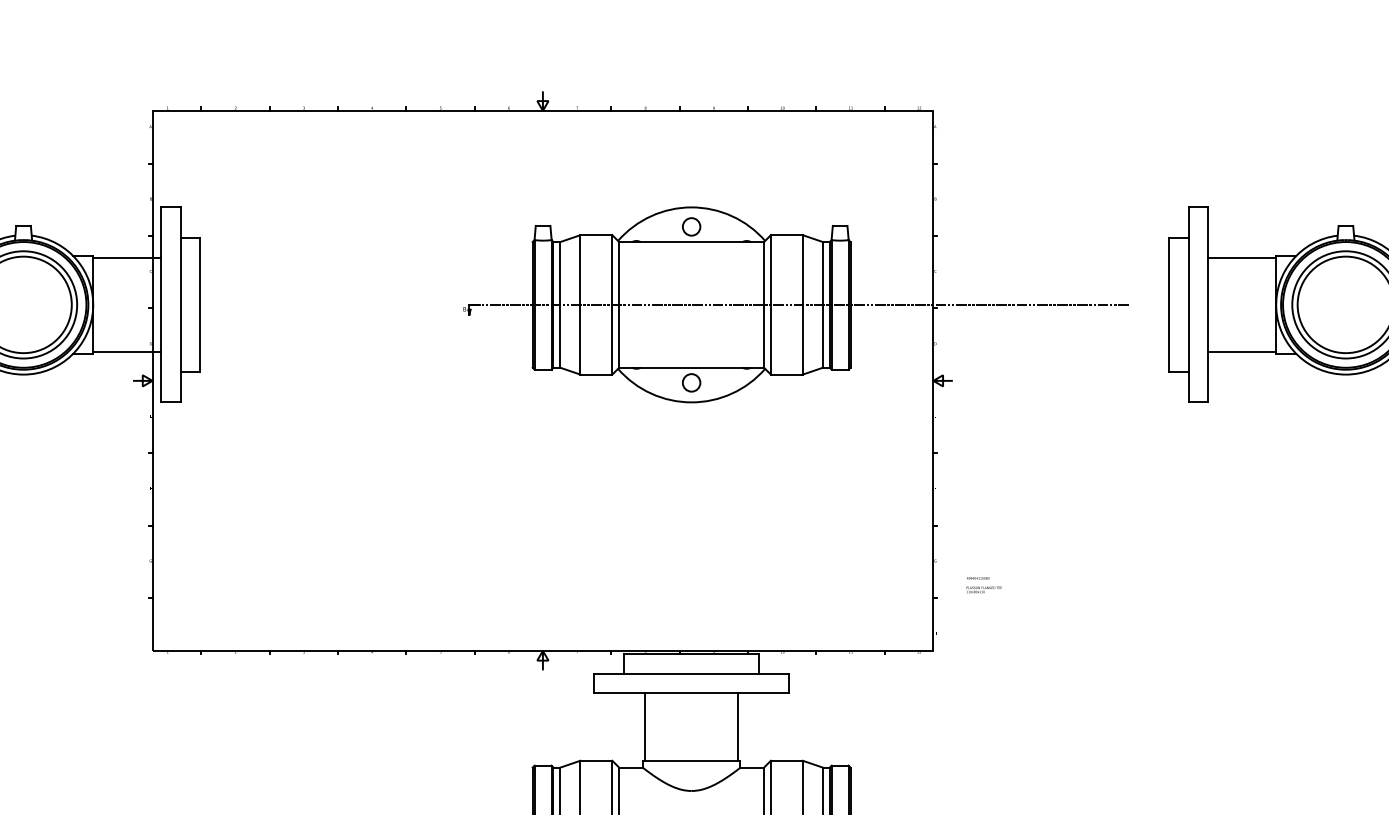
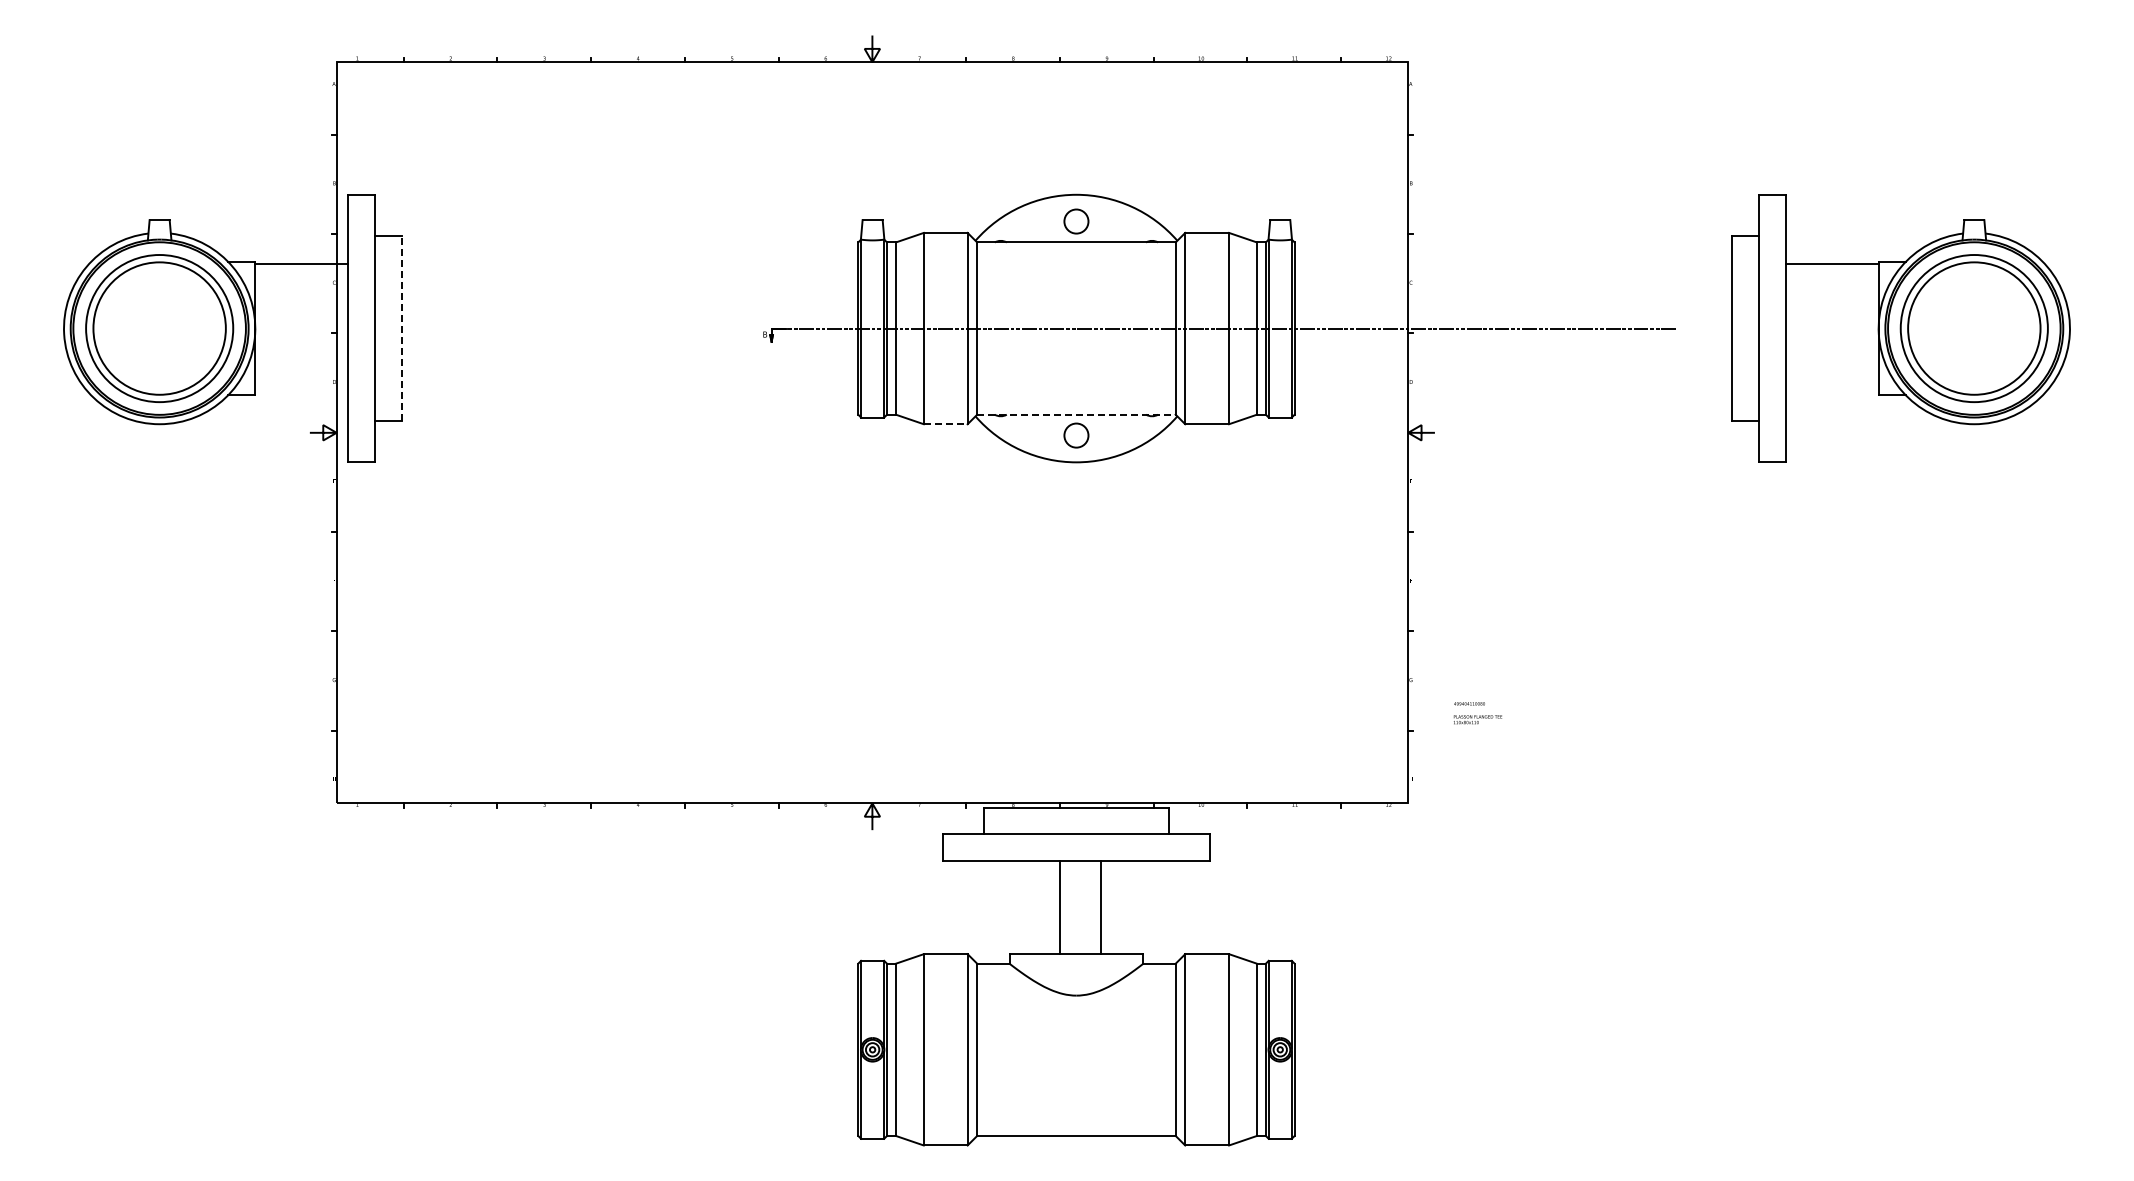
line: (199, 304) -> (401, 328), solid -> dashed
line: (126, 351) -> (301, 392), removed
line: (1241, 351) -> (1831, 392), removed
line: (691, 367) -> (1076, 414), solid -> dashed
line: (596, 374) -> (945, 424), solid -> dashed
line: (645, 726) -> (1060, 907), moved
line: (738, 726) -> (1100, 907), moved

